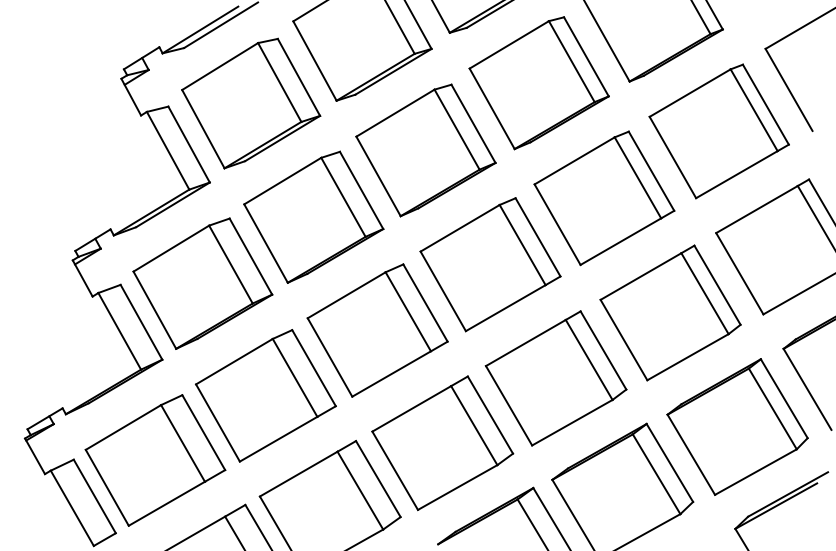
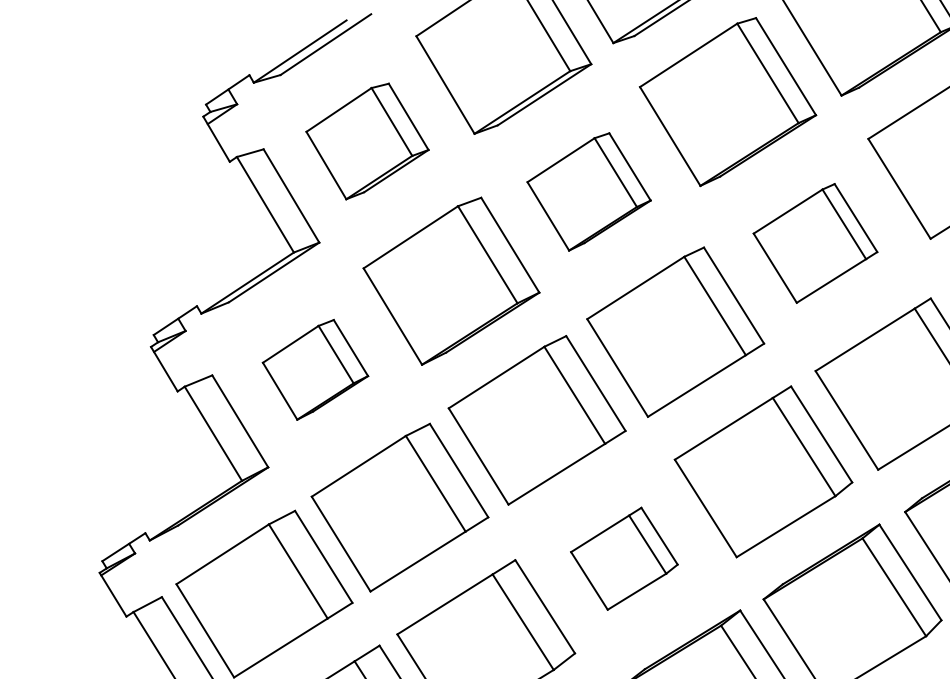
part: (251, 103) -> (367, 141), size x0.7
part: (425, 150) -> (588, 192), size x0.7
part: (604, 198) -> (815, 243), size x0.7
part: (202, 283) -> (314, 369), size x0.6
part: (442, 443) -> (624, 559), size x0.6

